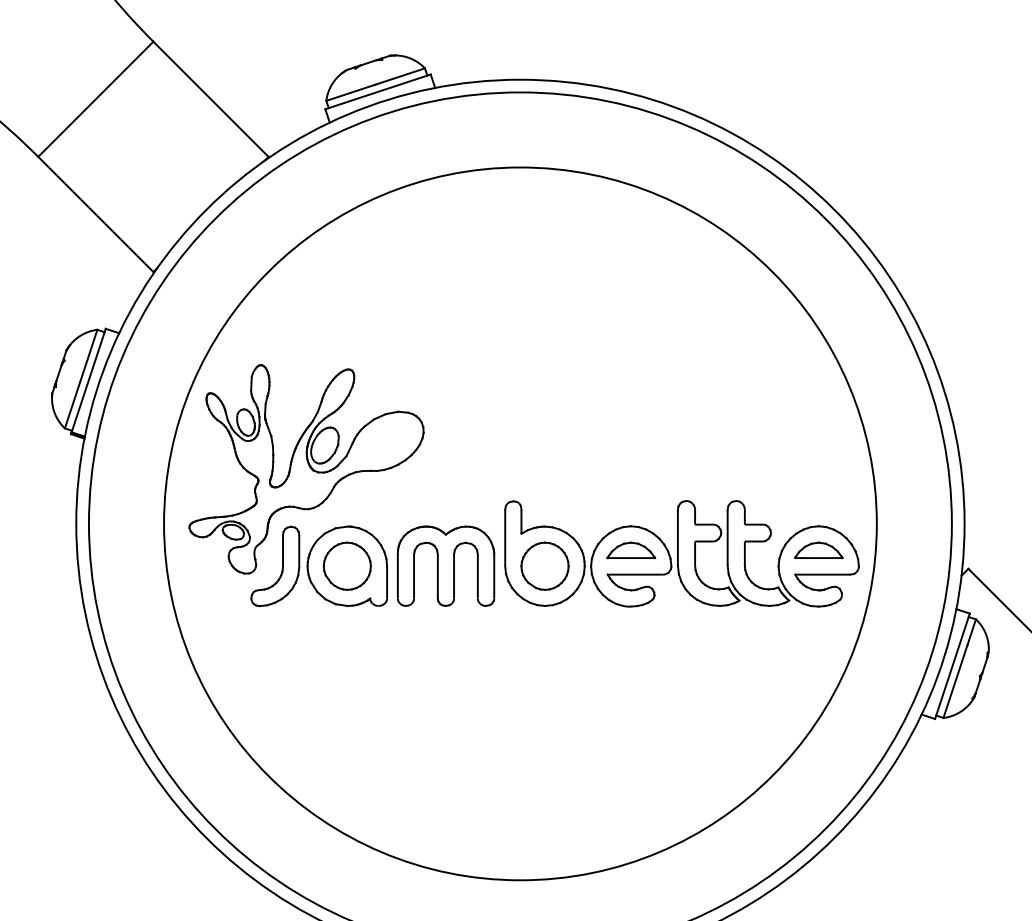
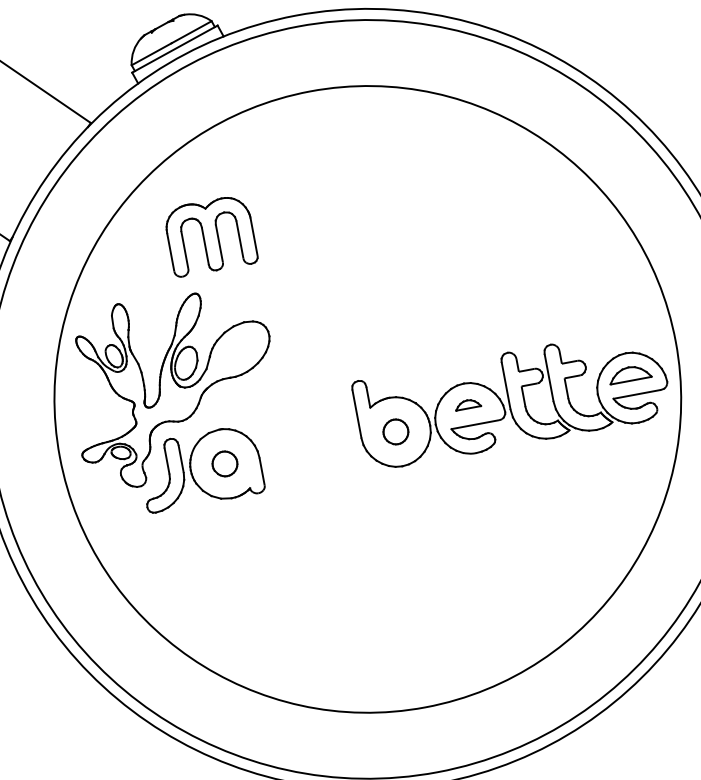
part: (631, 550) -> (468, 404), size x0.6
part: (346, 565) -> (224, 463), size x0.6
part: (445, 565) -> (210, 235), moved
part: (544, 565) -> (395, 431), size x0.6

